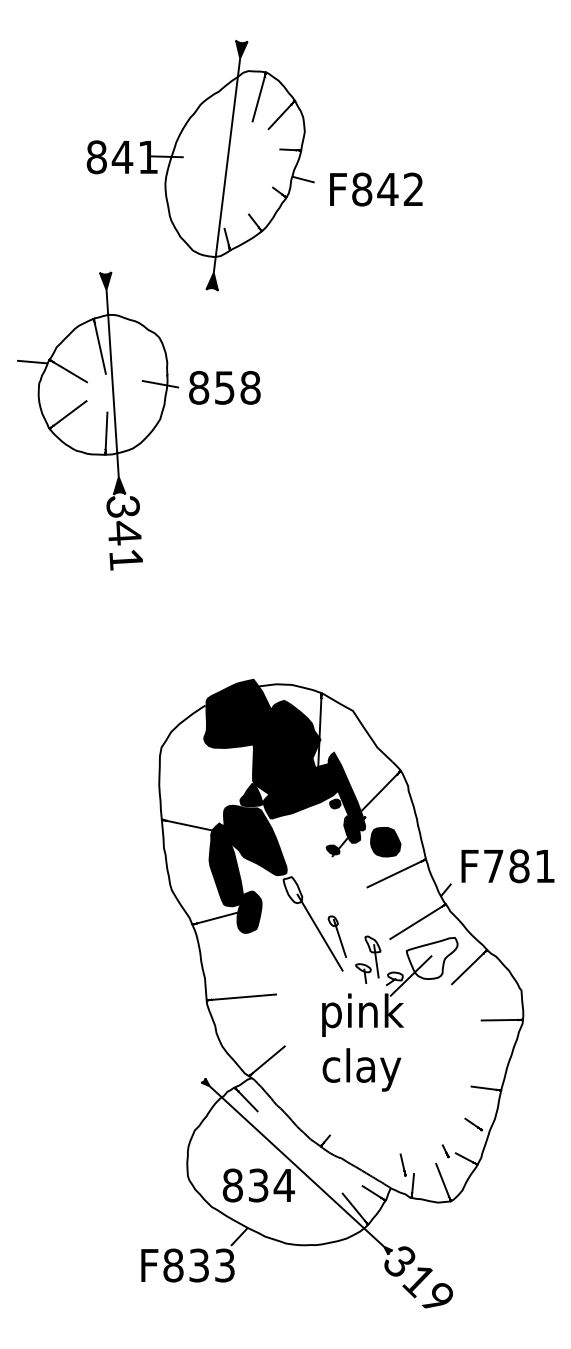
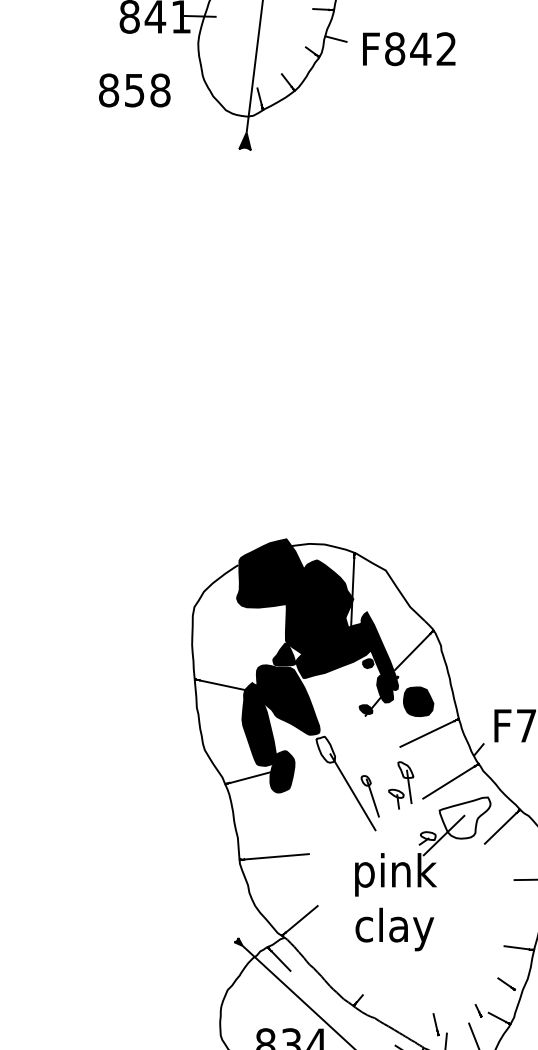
text: (224, 387) -> (134, 90), moved
part: (97, 420) -> (130, 280), removed
part: (368, 959) -> (401, 785), moved

